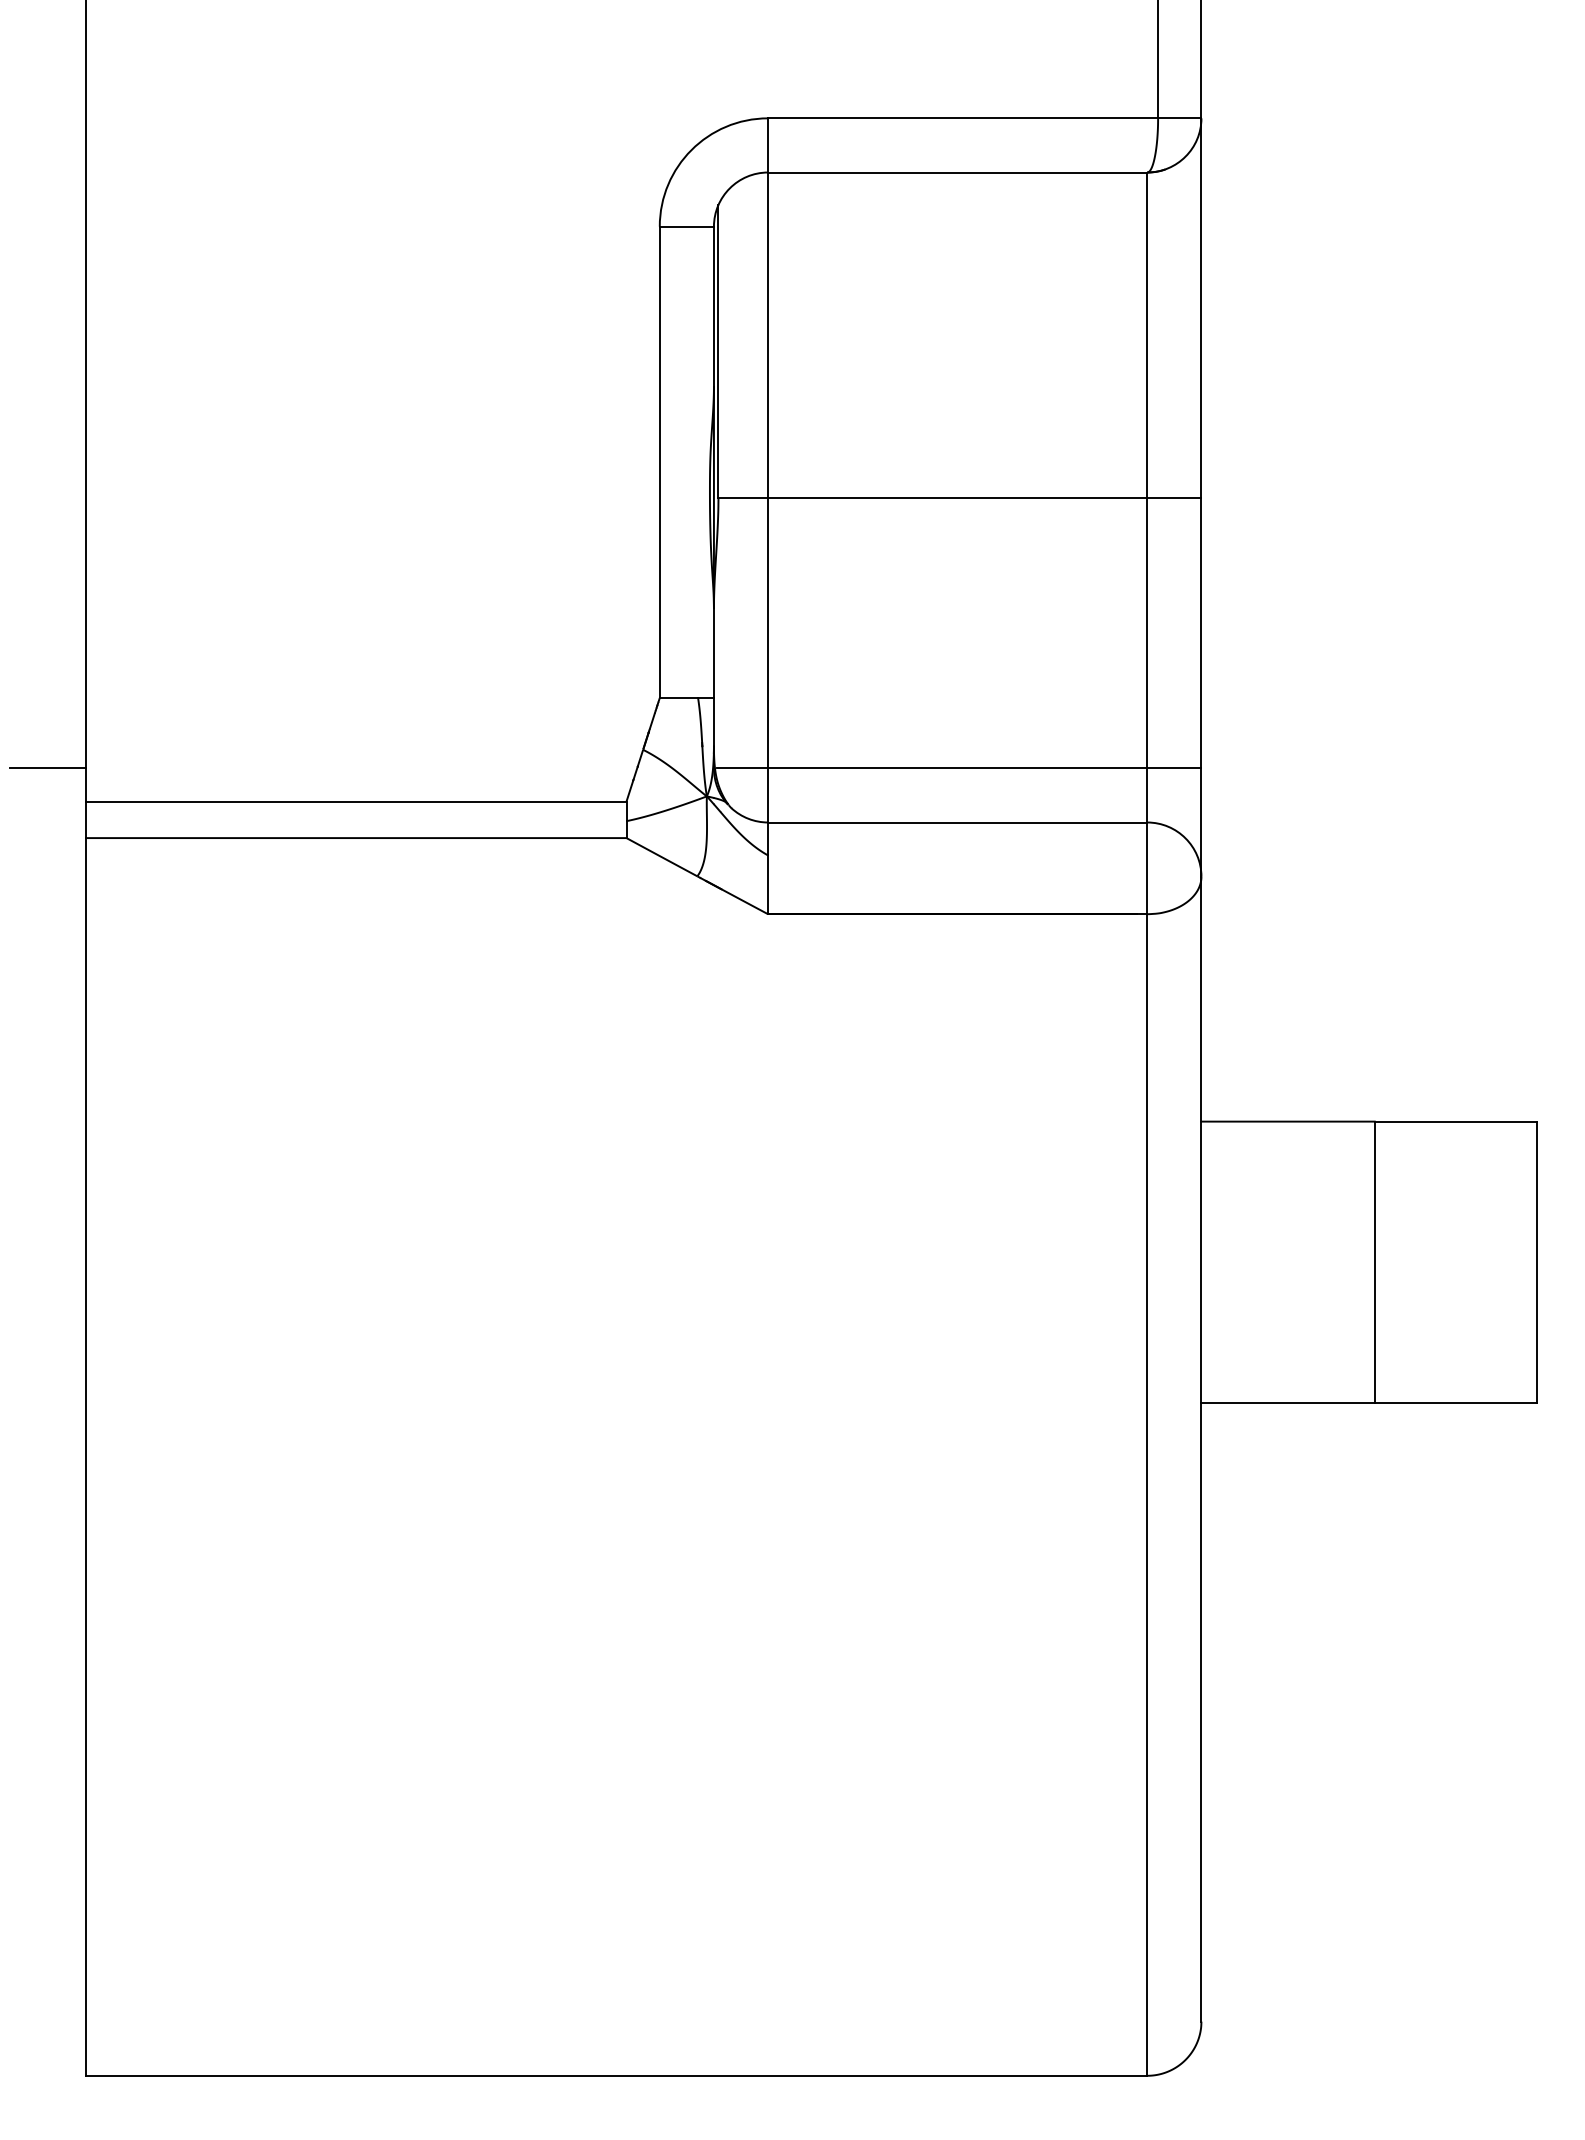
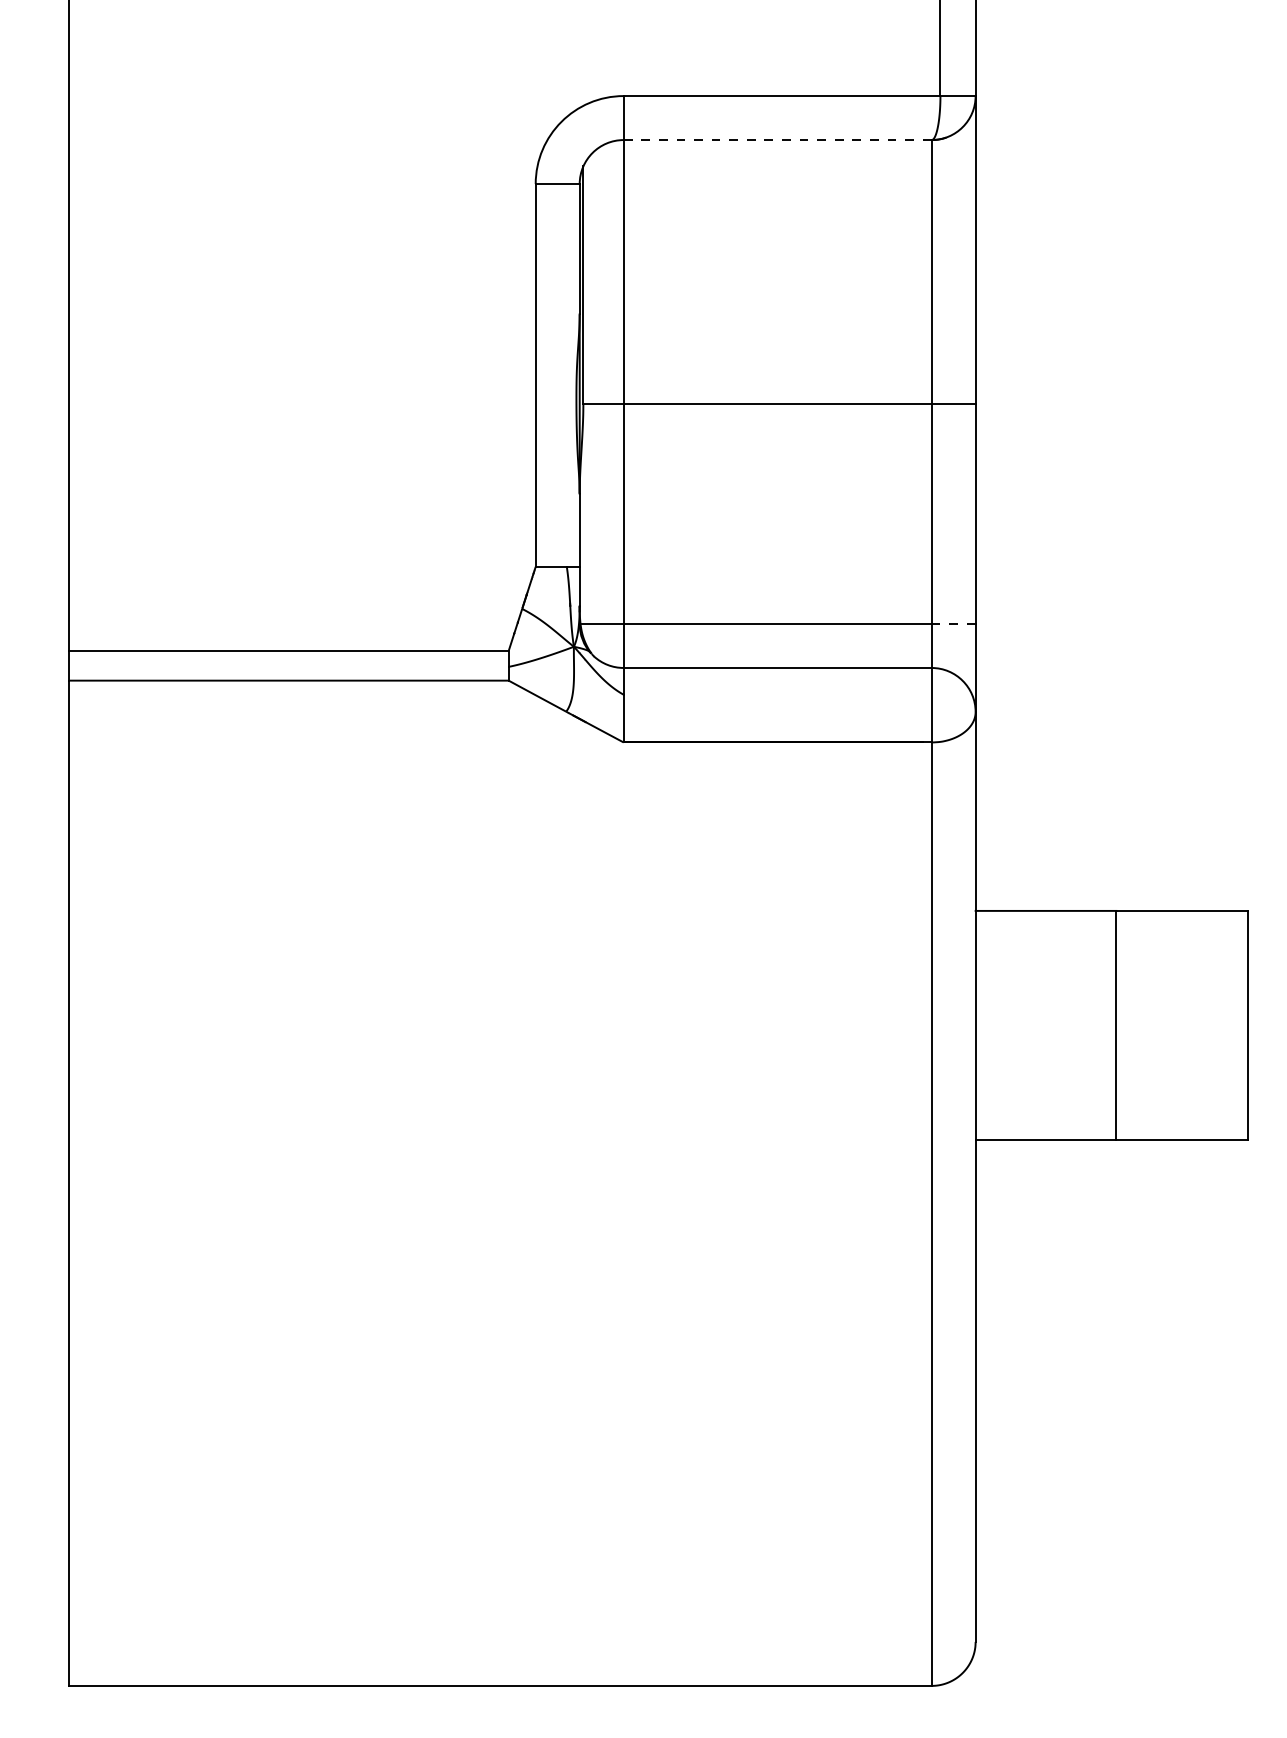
line: (957, 172) -> (777, 140), solid -> dashed
line: (47, 768) -> (38, 624), removed
line: (1174, 768) -> (953, 624), solid -> dashed

